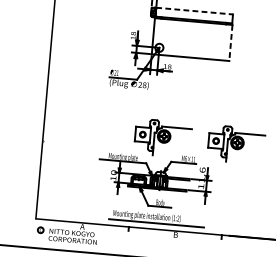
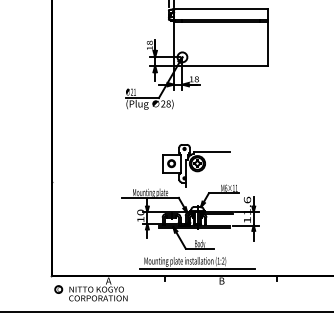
line: (195, 11) -> (221, 9), dashed -> solid
line: (231, 42) -> (268, 43), dashed -> solid
part: (236, 144) -> (285, 165), removed

